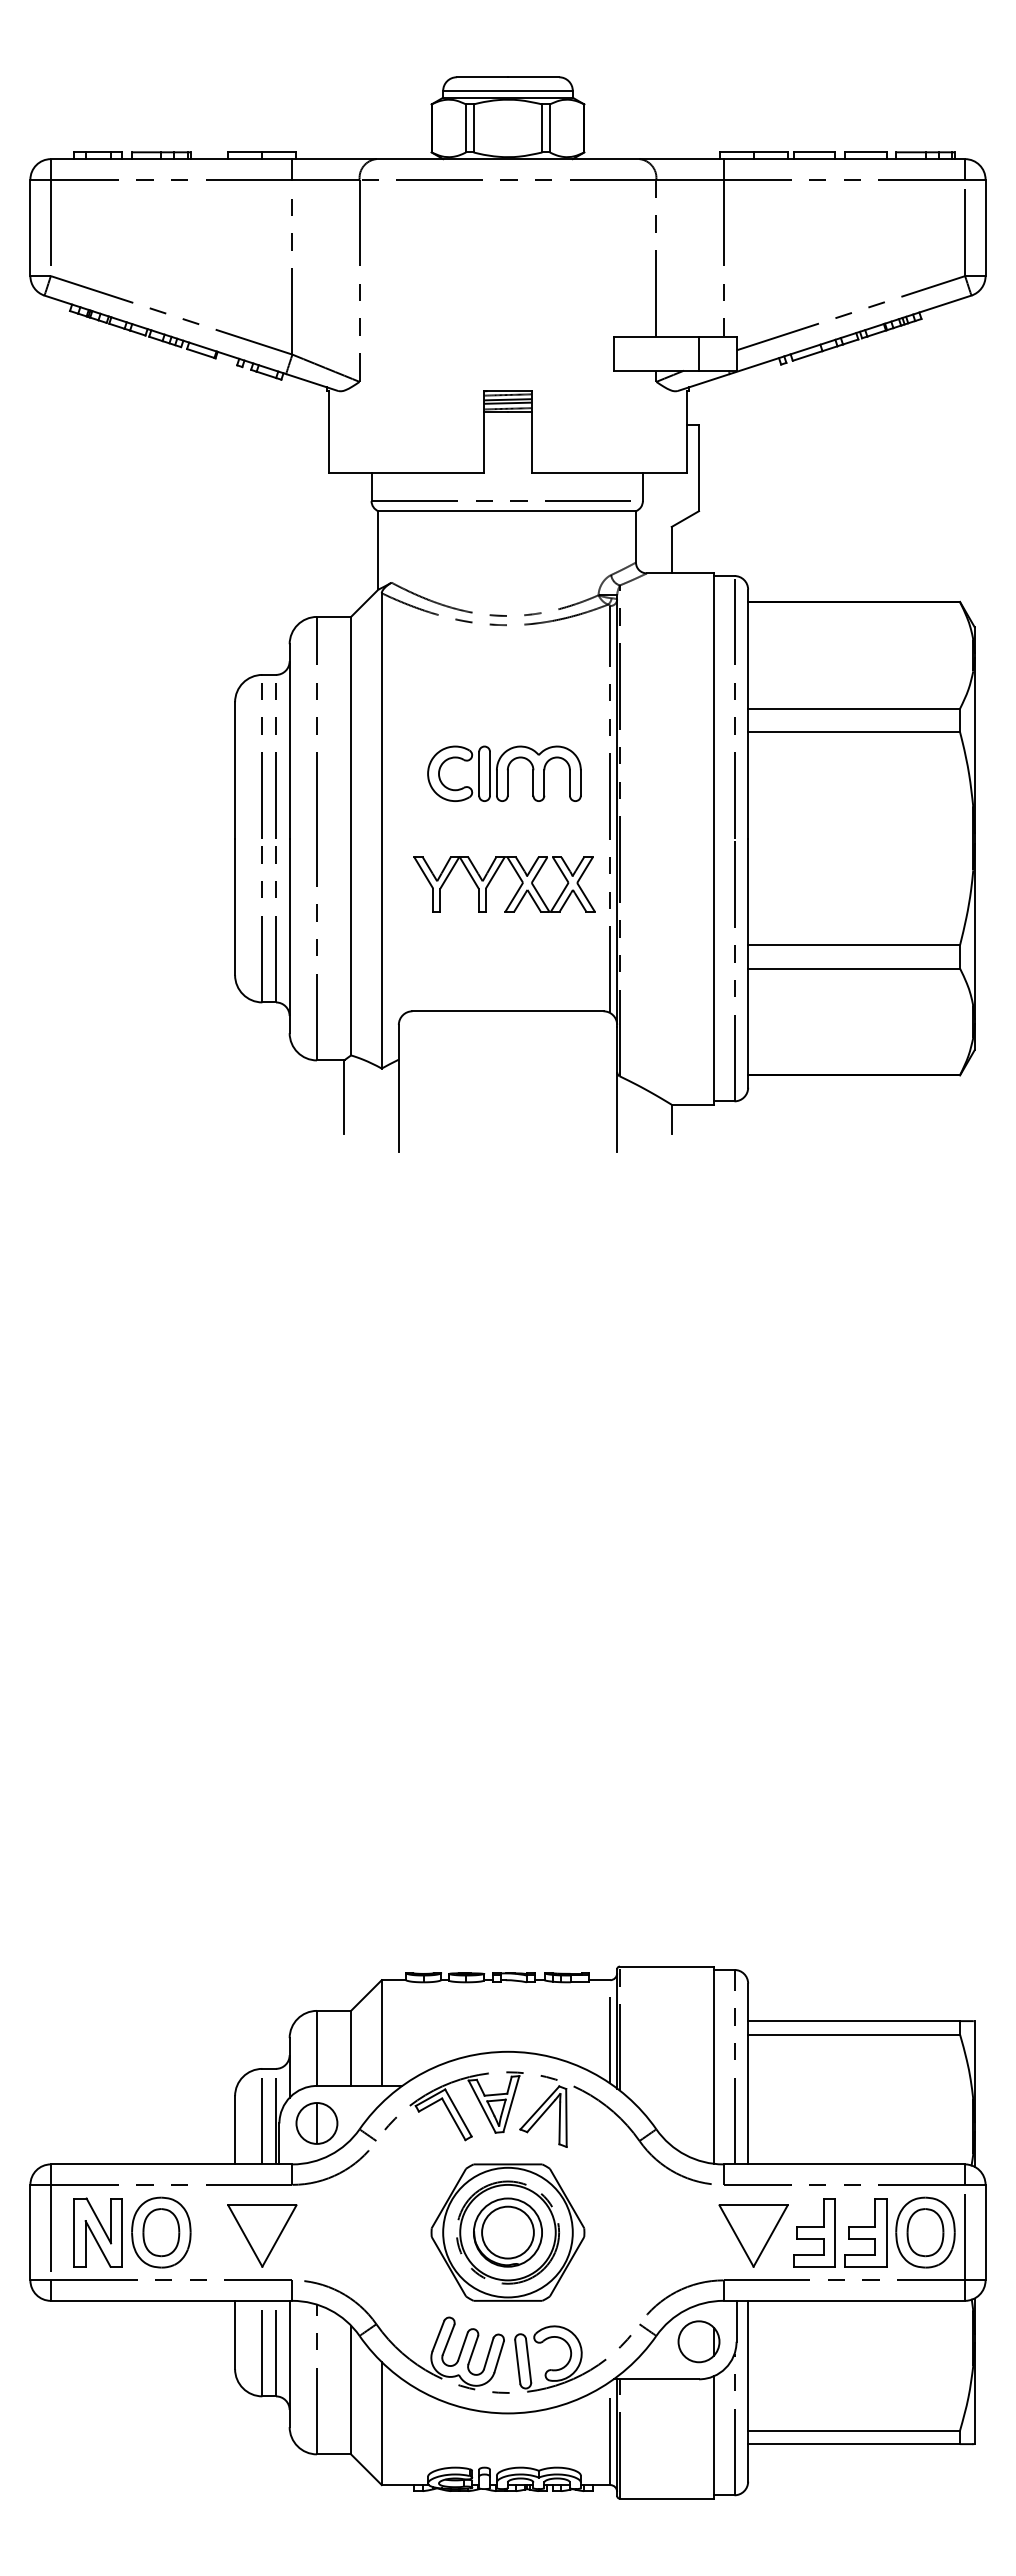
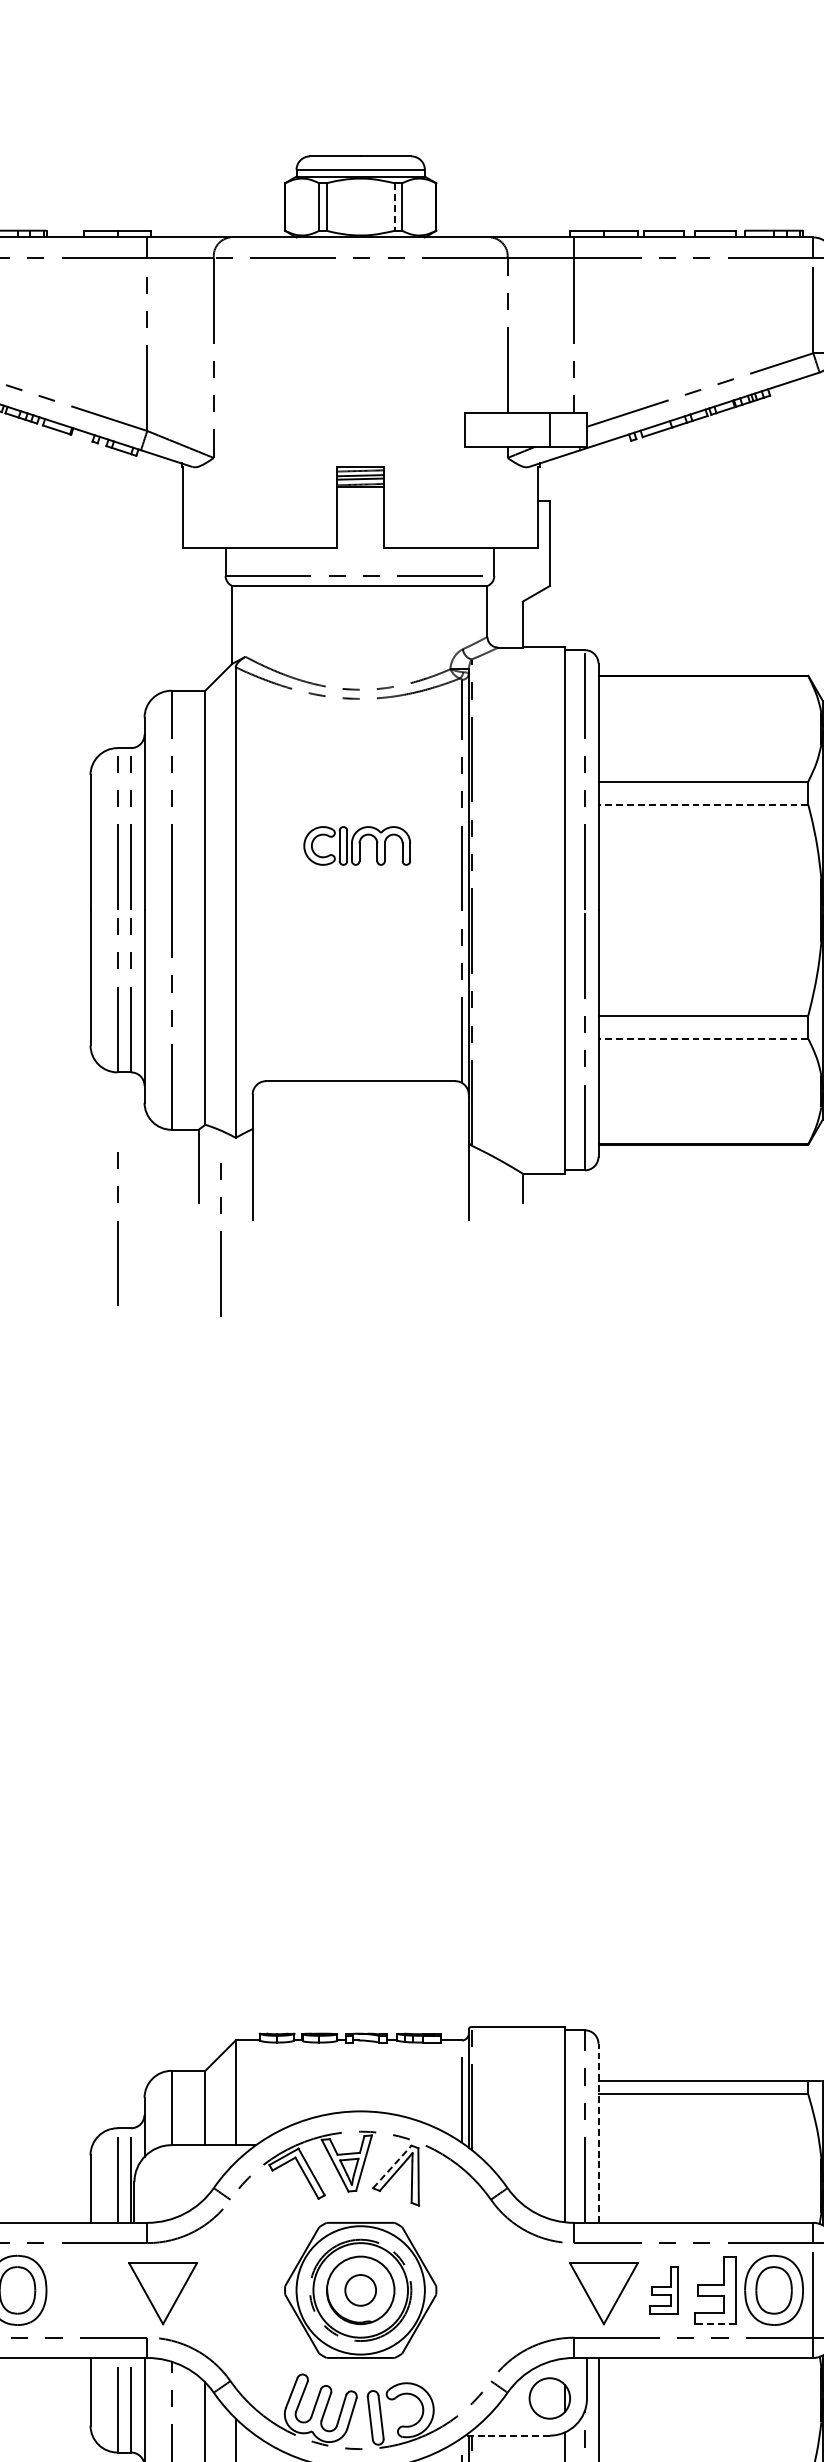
line: (542, 128) -> (394, 207), solid -> dashed
line: (854, 732) -> (703, 805), solid -> dashed
part: (504, 773) -> (357, 845), size x0.7
part: (494, 876) -> (347, 947), removed
line: (854, 968) -> (703, 1038), solid -> dashed
line: (261, 1160) -> (116, 1228), added
line: (366, 1171) -> (220, 1239), added
line: (748, 2073) -> (598, 2132), solid -> dashed
line: (540, 2107) -> (392, 2166), solid -> dashed
part: (316, 2123) -> (171, 2182), removed
circle: (507, 2232) -> (360, 2290), size x0.6
part: (814, 2232) -> (664, 2290), size x0.7
part: (262, 2235) -> (163, 2293), moved
line: (866, 2266) -> (715, 2323), solid -> dashed
line: (656, 2379) -> (507, 2435), solid -> dashed

